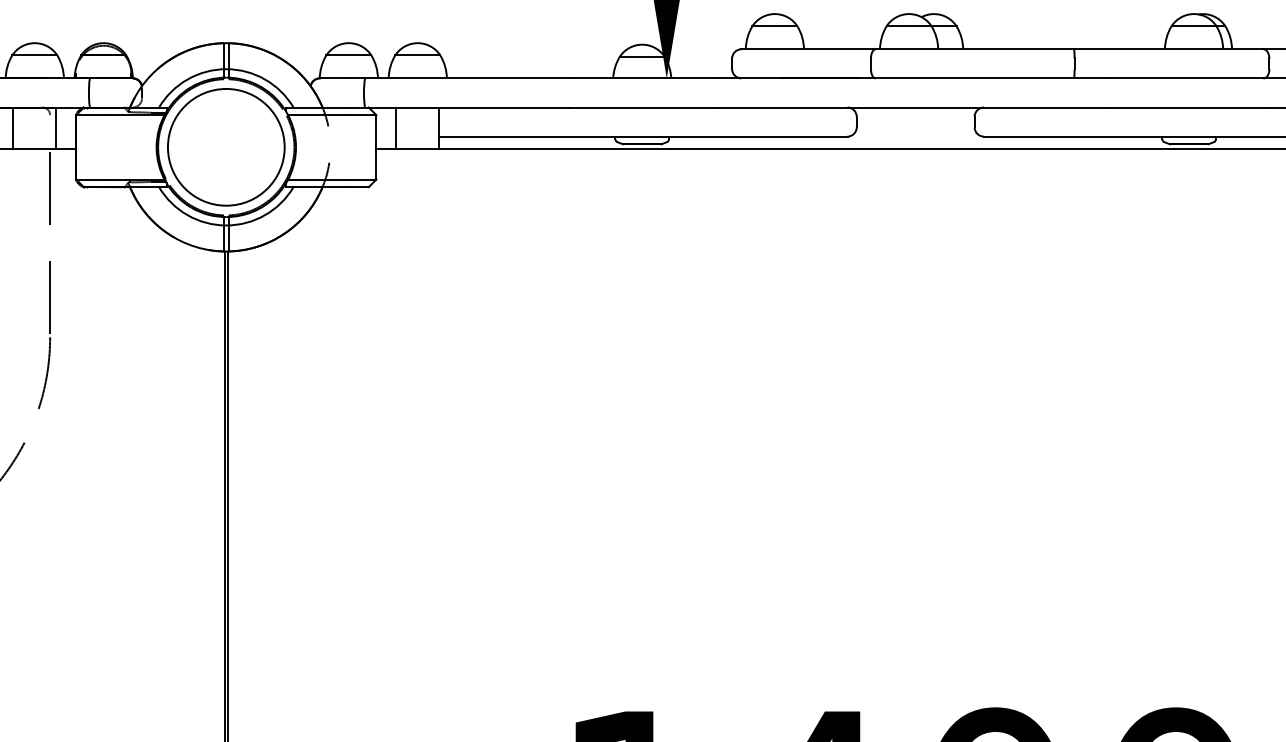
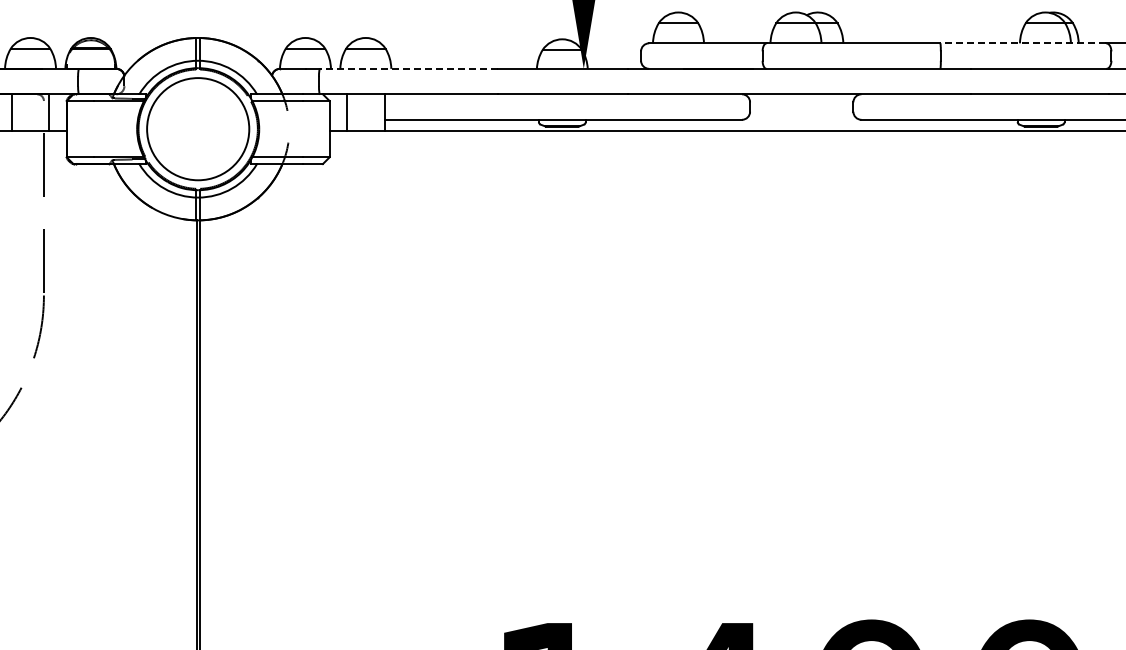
line: (1168, 49) -> (1023, 43), solid -> dashed
line: (466, 78) -> (408, 68), solid -> dashed

